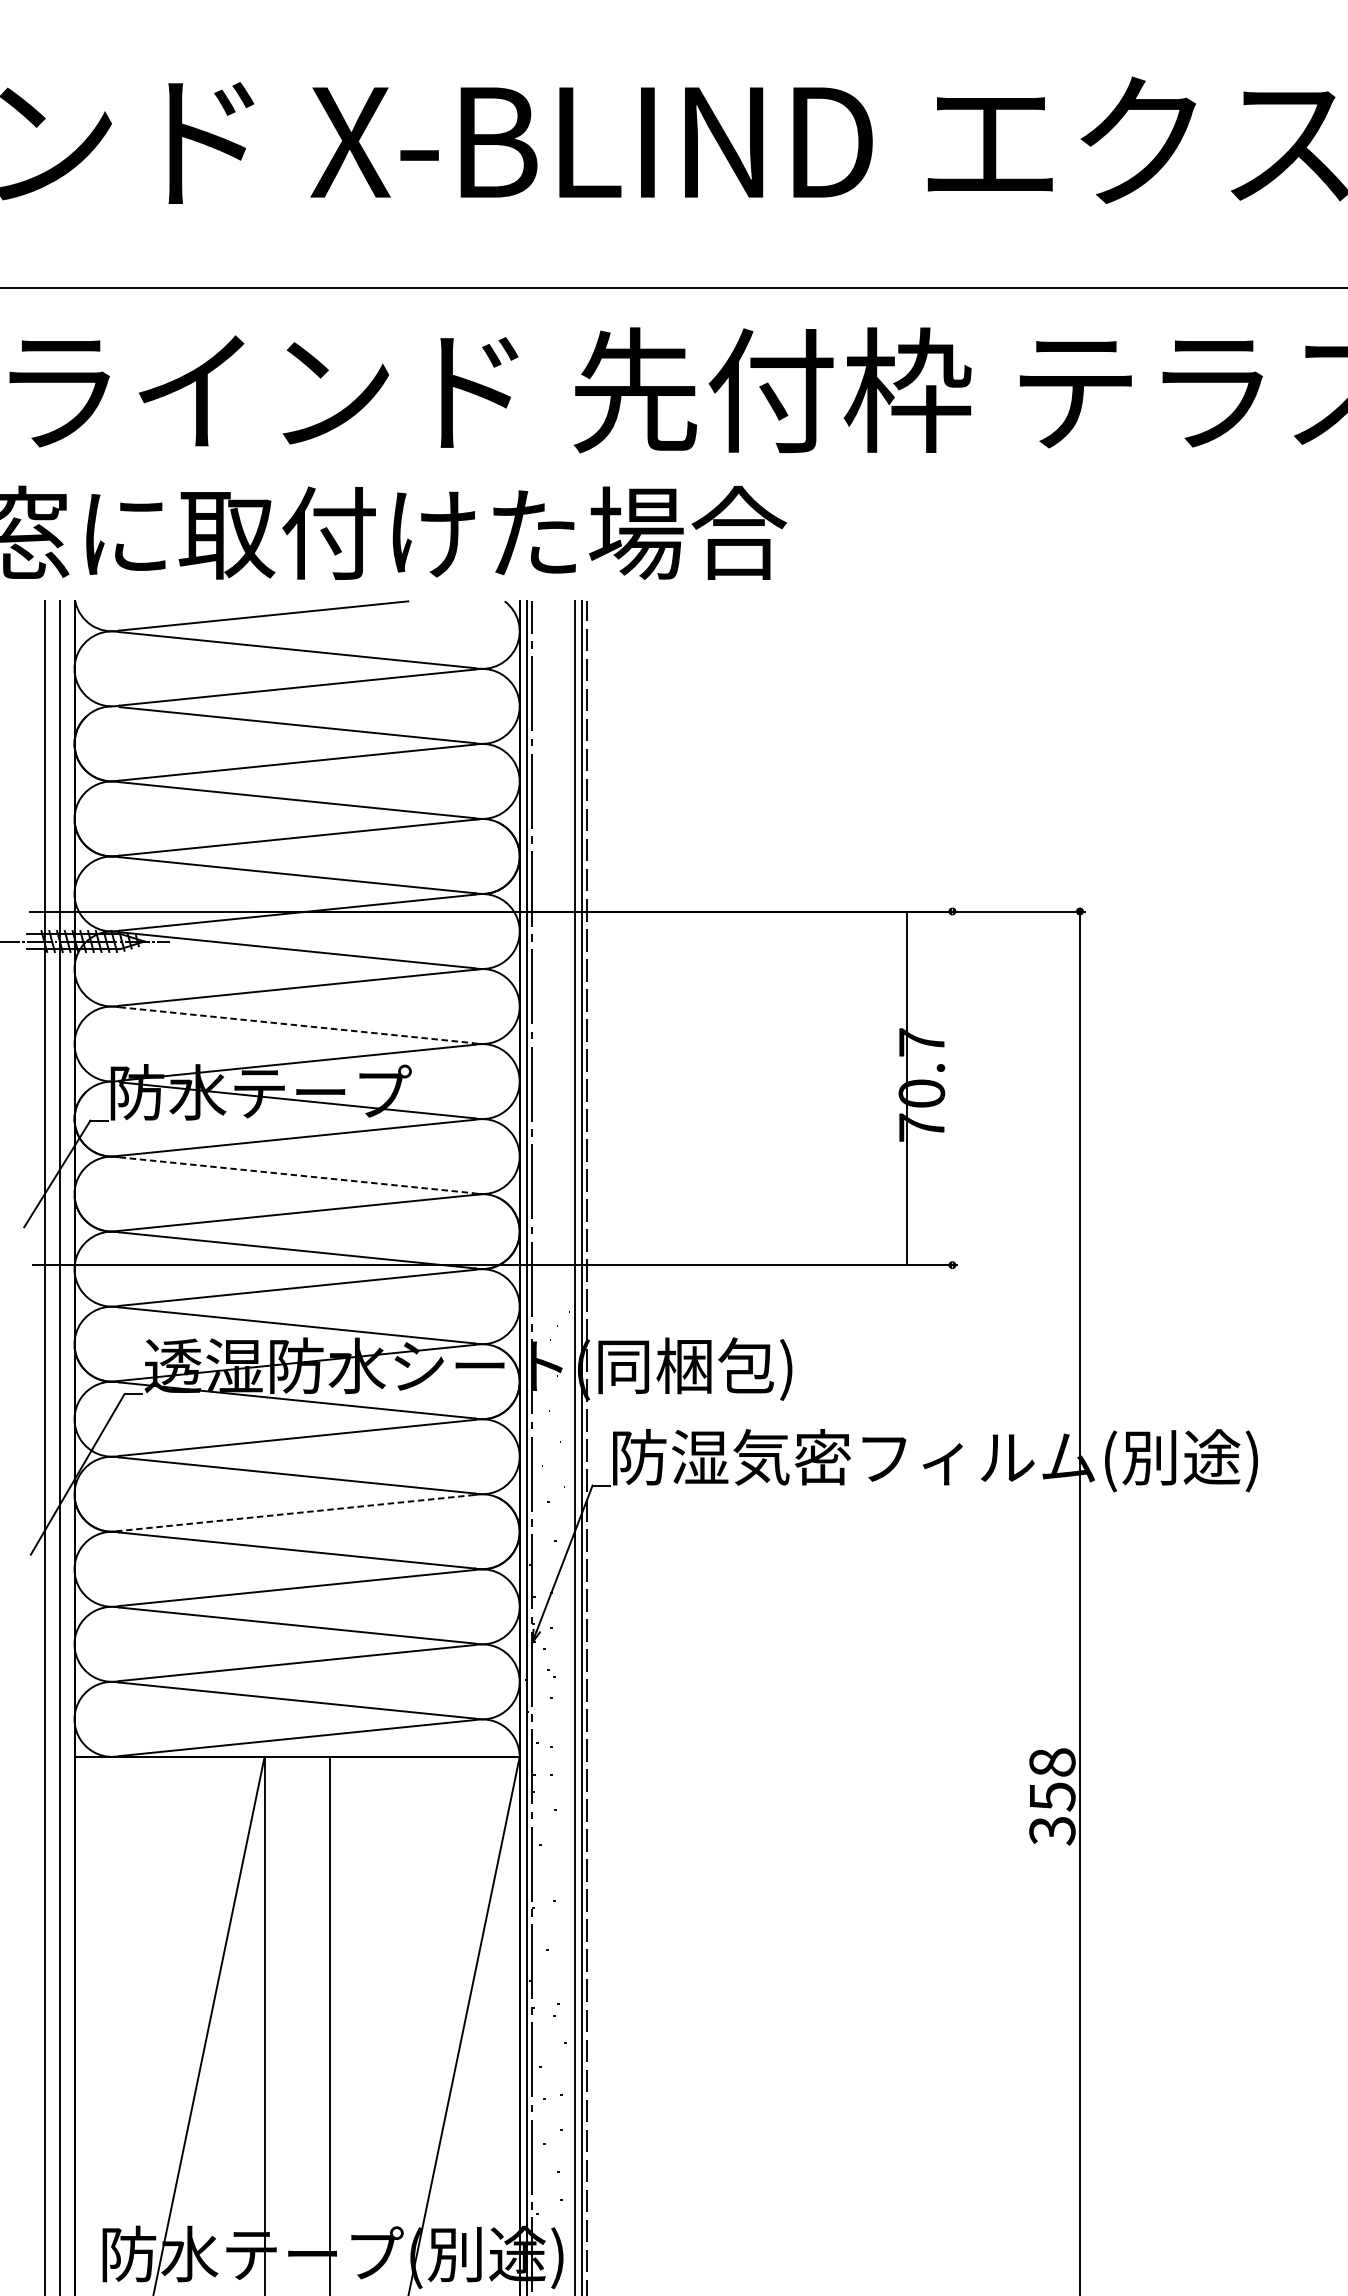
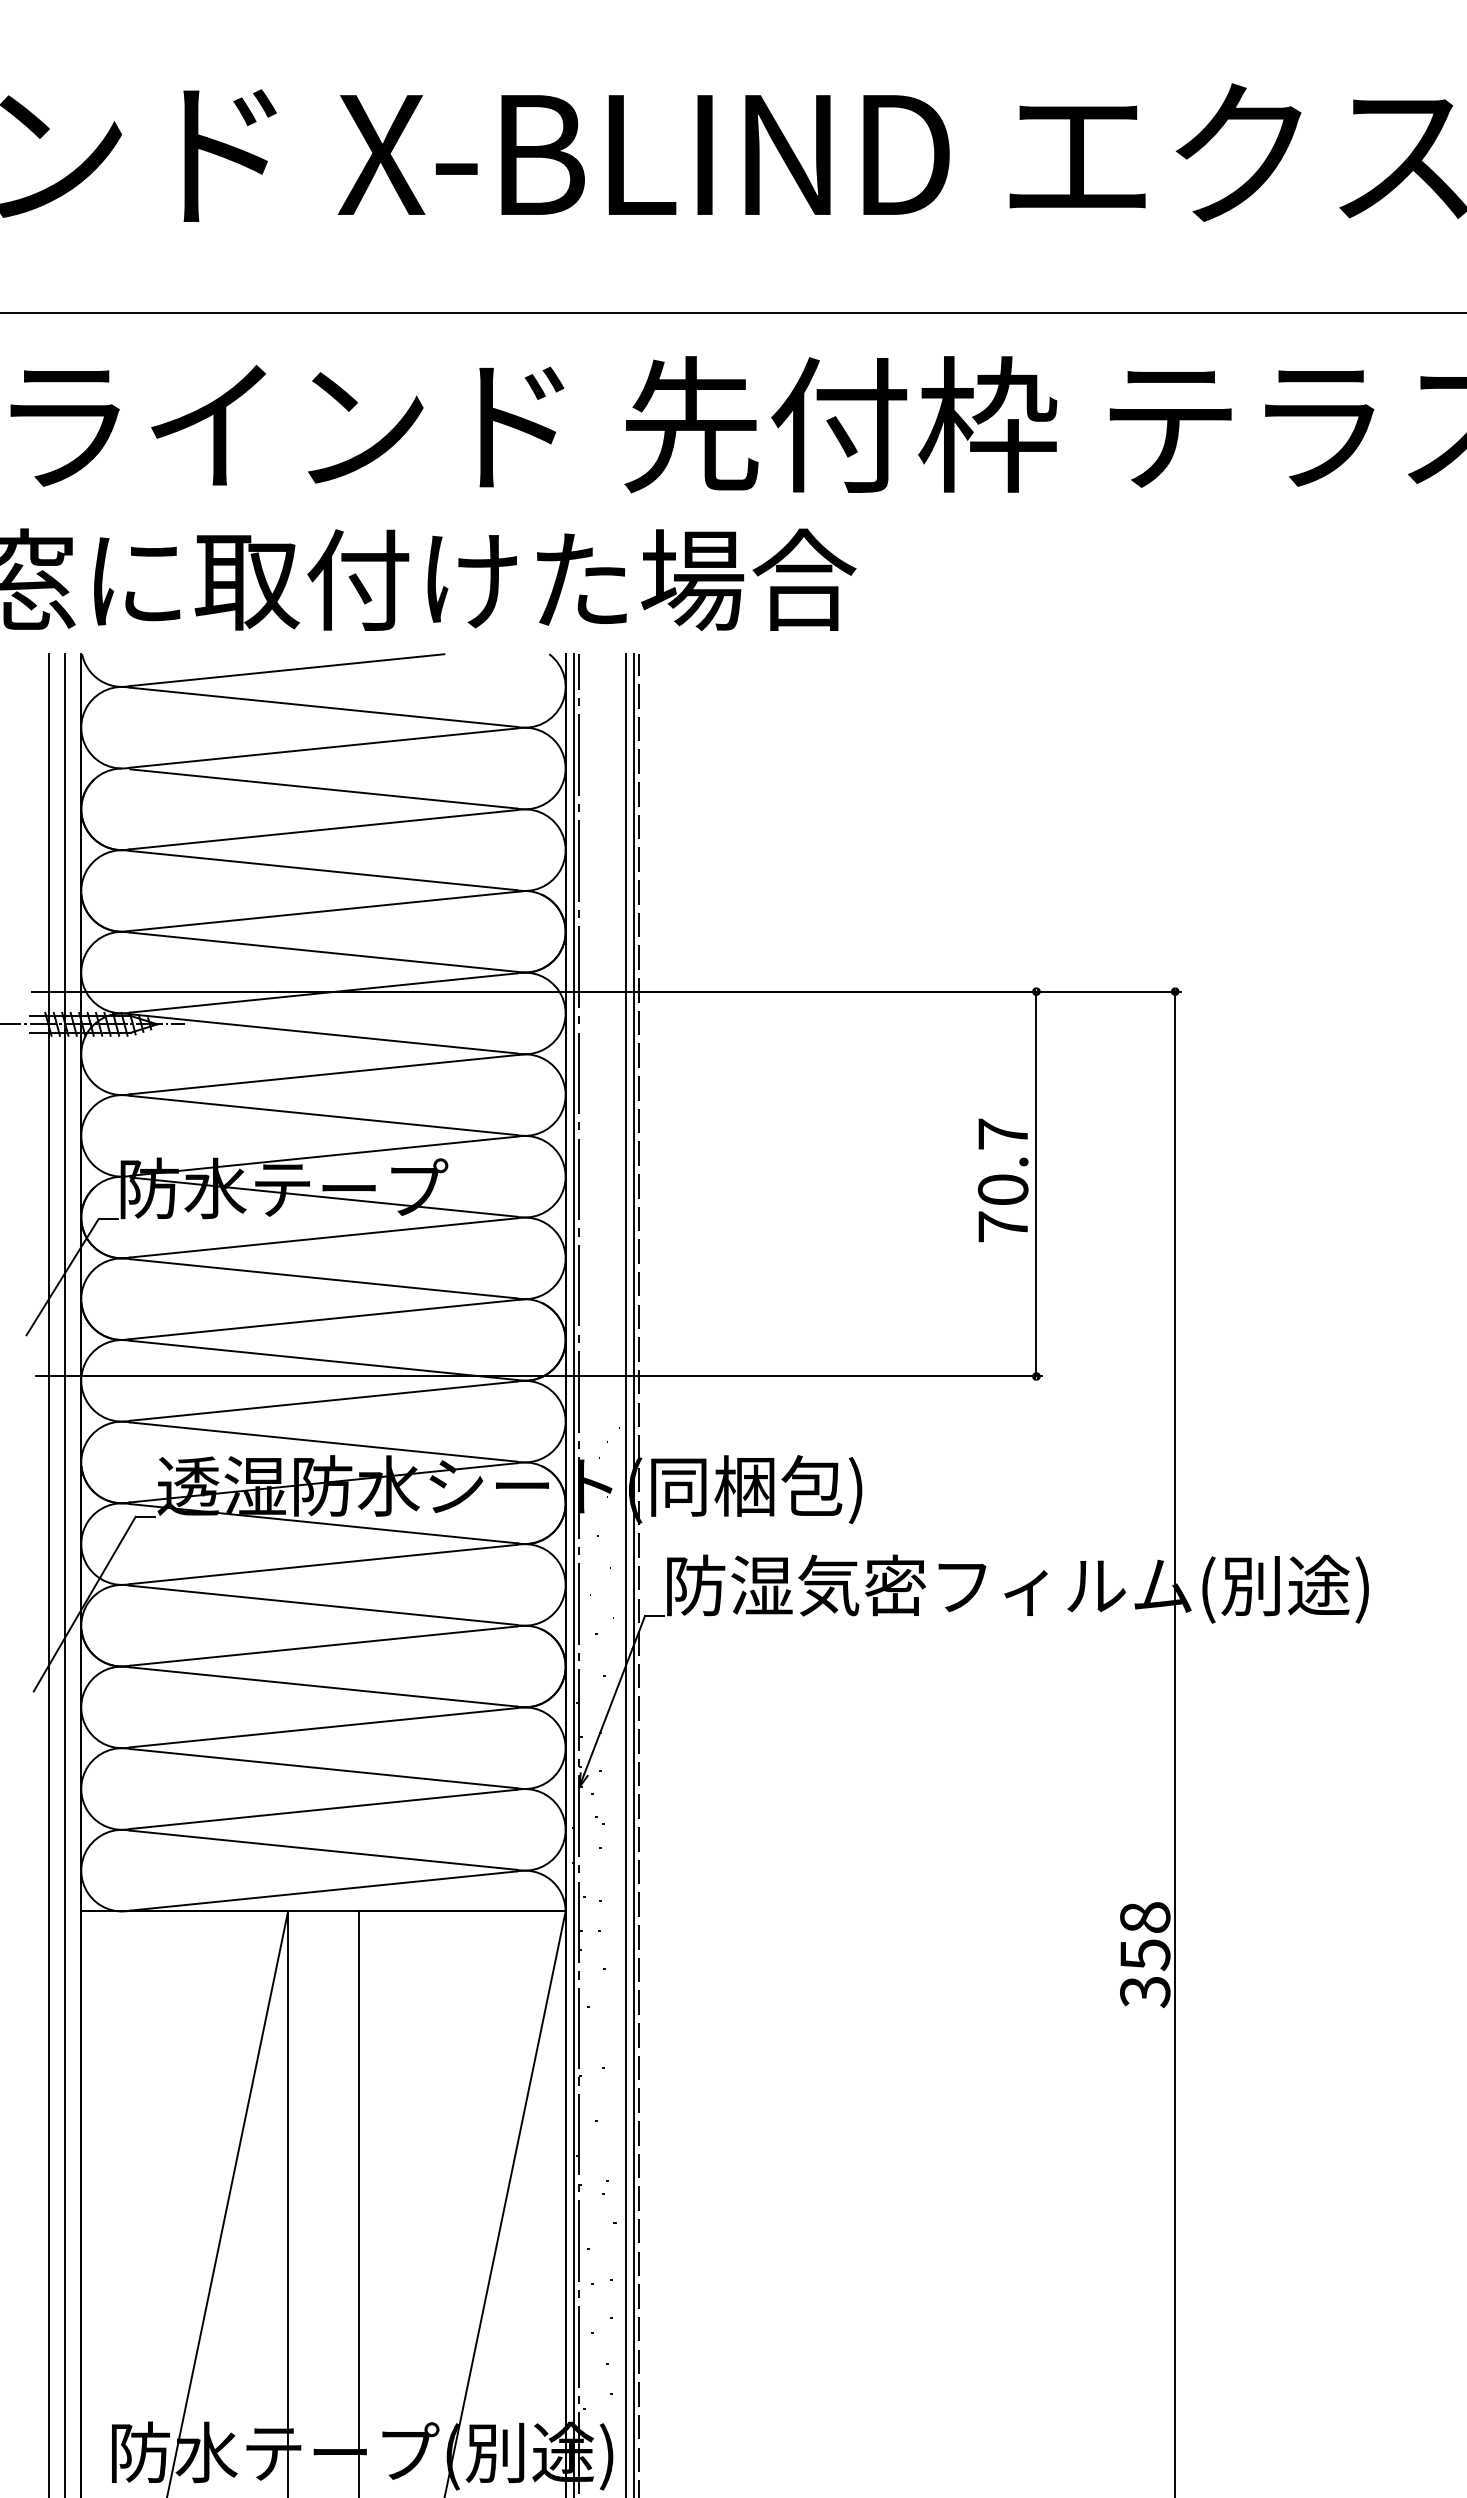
line: (297, 1025) -> (323, 1115), dashed -> solid
line: (907, 1087) -> (1036, 1183), moved
line: (297, 1175) -> (323, 1278), dashed -> solid
line: (296, 1513) -> (322, 1646), dashed -> solid

